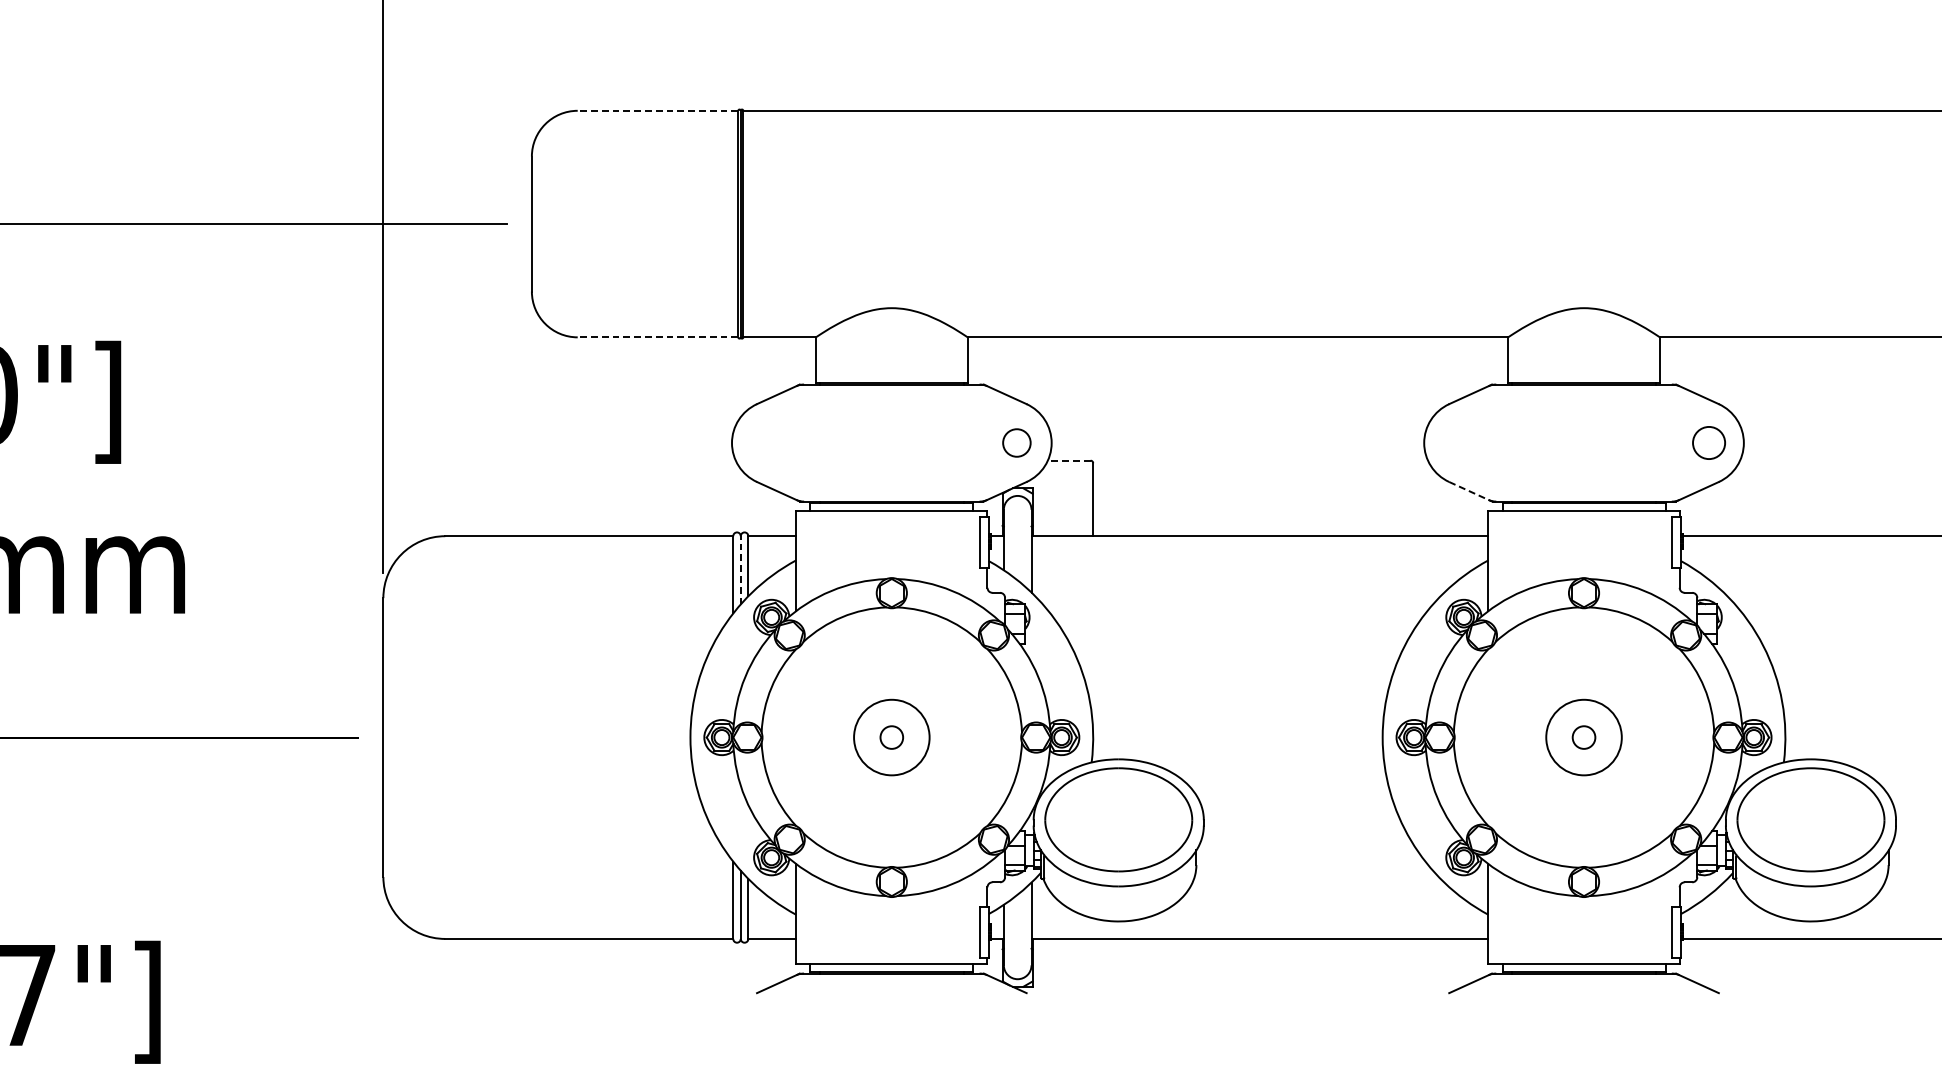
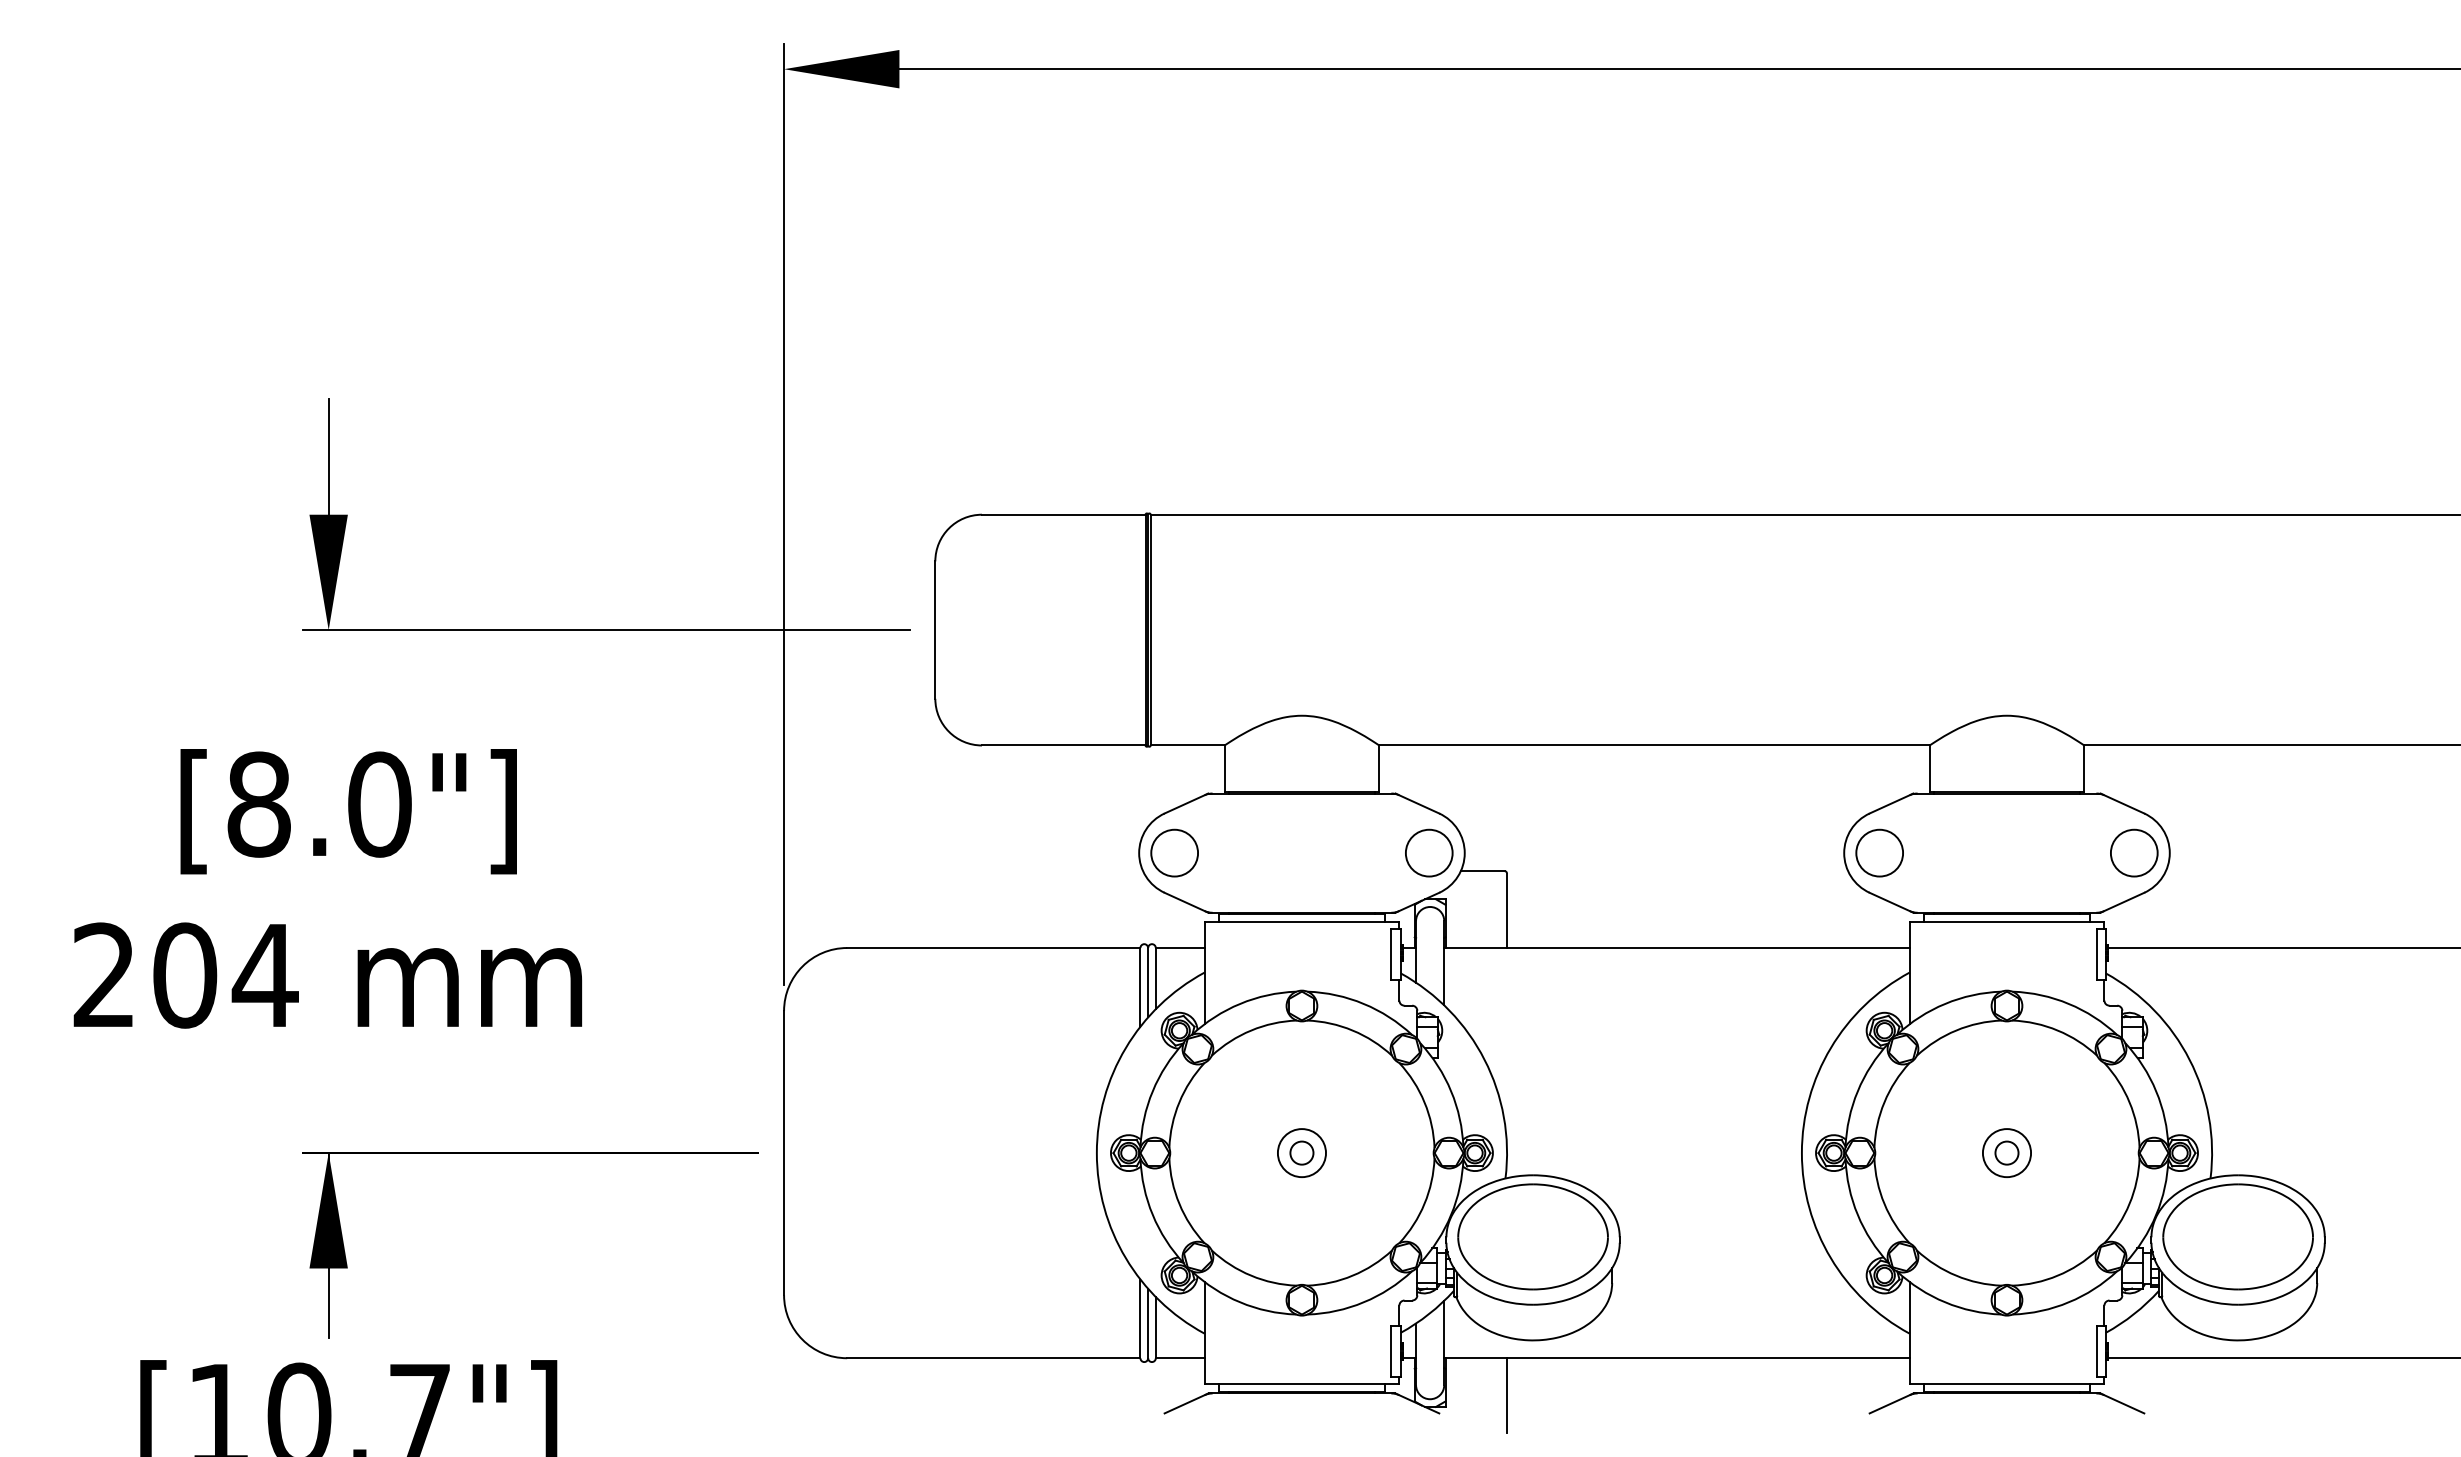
line: (657, 110) -> (1063, 514), dashed -> solid
line: (657, 337) -> (1063, 745), dashed -> solid
circle: (766, 442) -> (1174, 852), added
circle: (1017, 442) -> (1429, 852), size x1.67
circle: (1458, 442) -> (1879, 852), added
circle: (1709, 442) -> (2134, 852), size x1.43
line: (1069, 461) -> (1482, 871), dashed -> solid
line: (1470, 491) -> (1891, 902), dashed -> solid
line: (741, 570) -> (1148, 982), dashed -> solid
circle: (891, 737) -> (1301, 1153), size x0.62
circle: (1583, 737) -> (2006, 1153), size x0.62
line: (1093, 975) -> (1507, 1395), added

